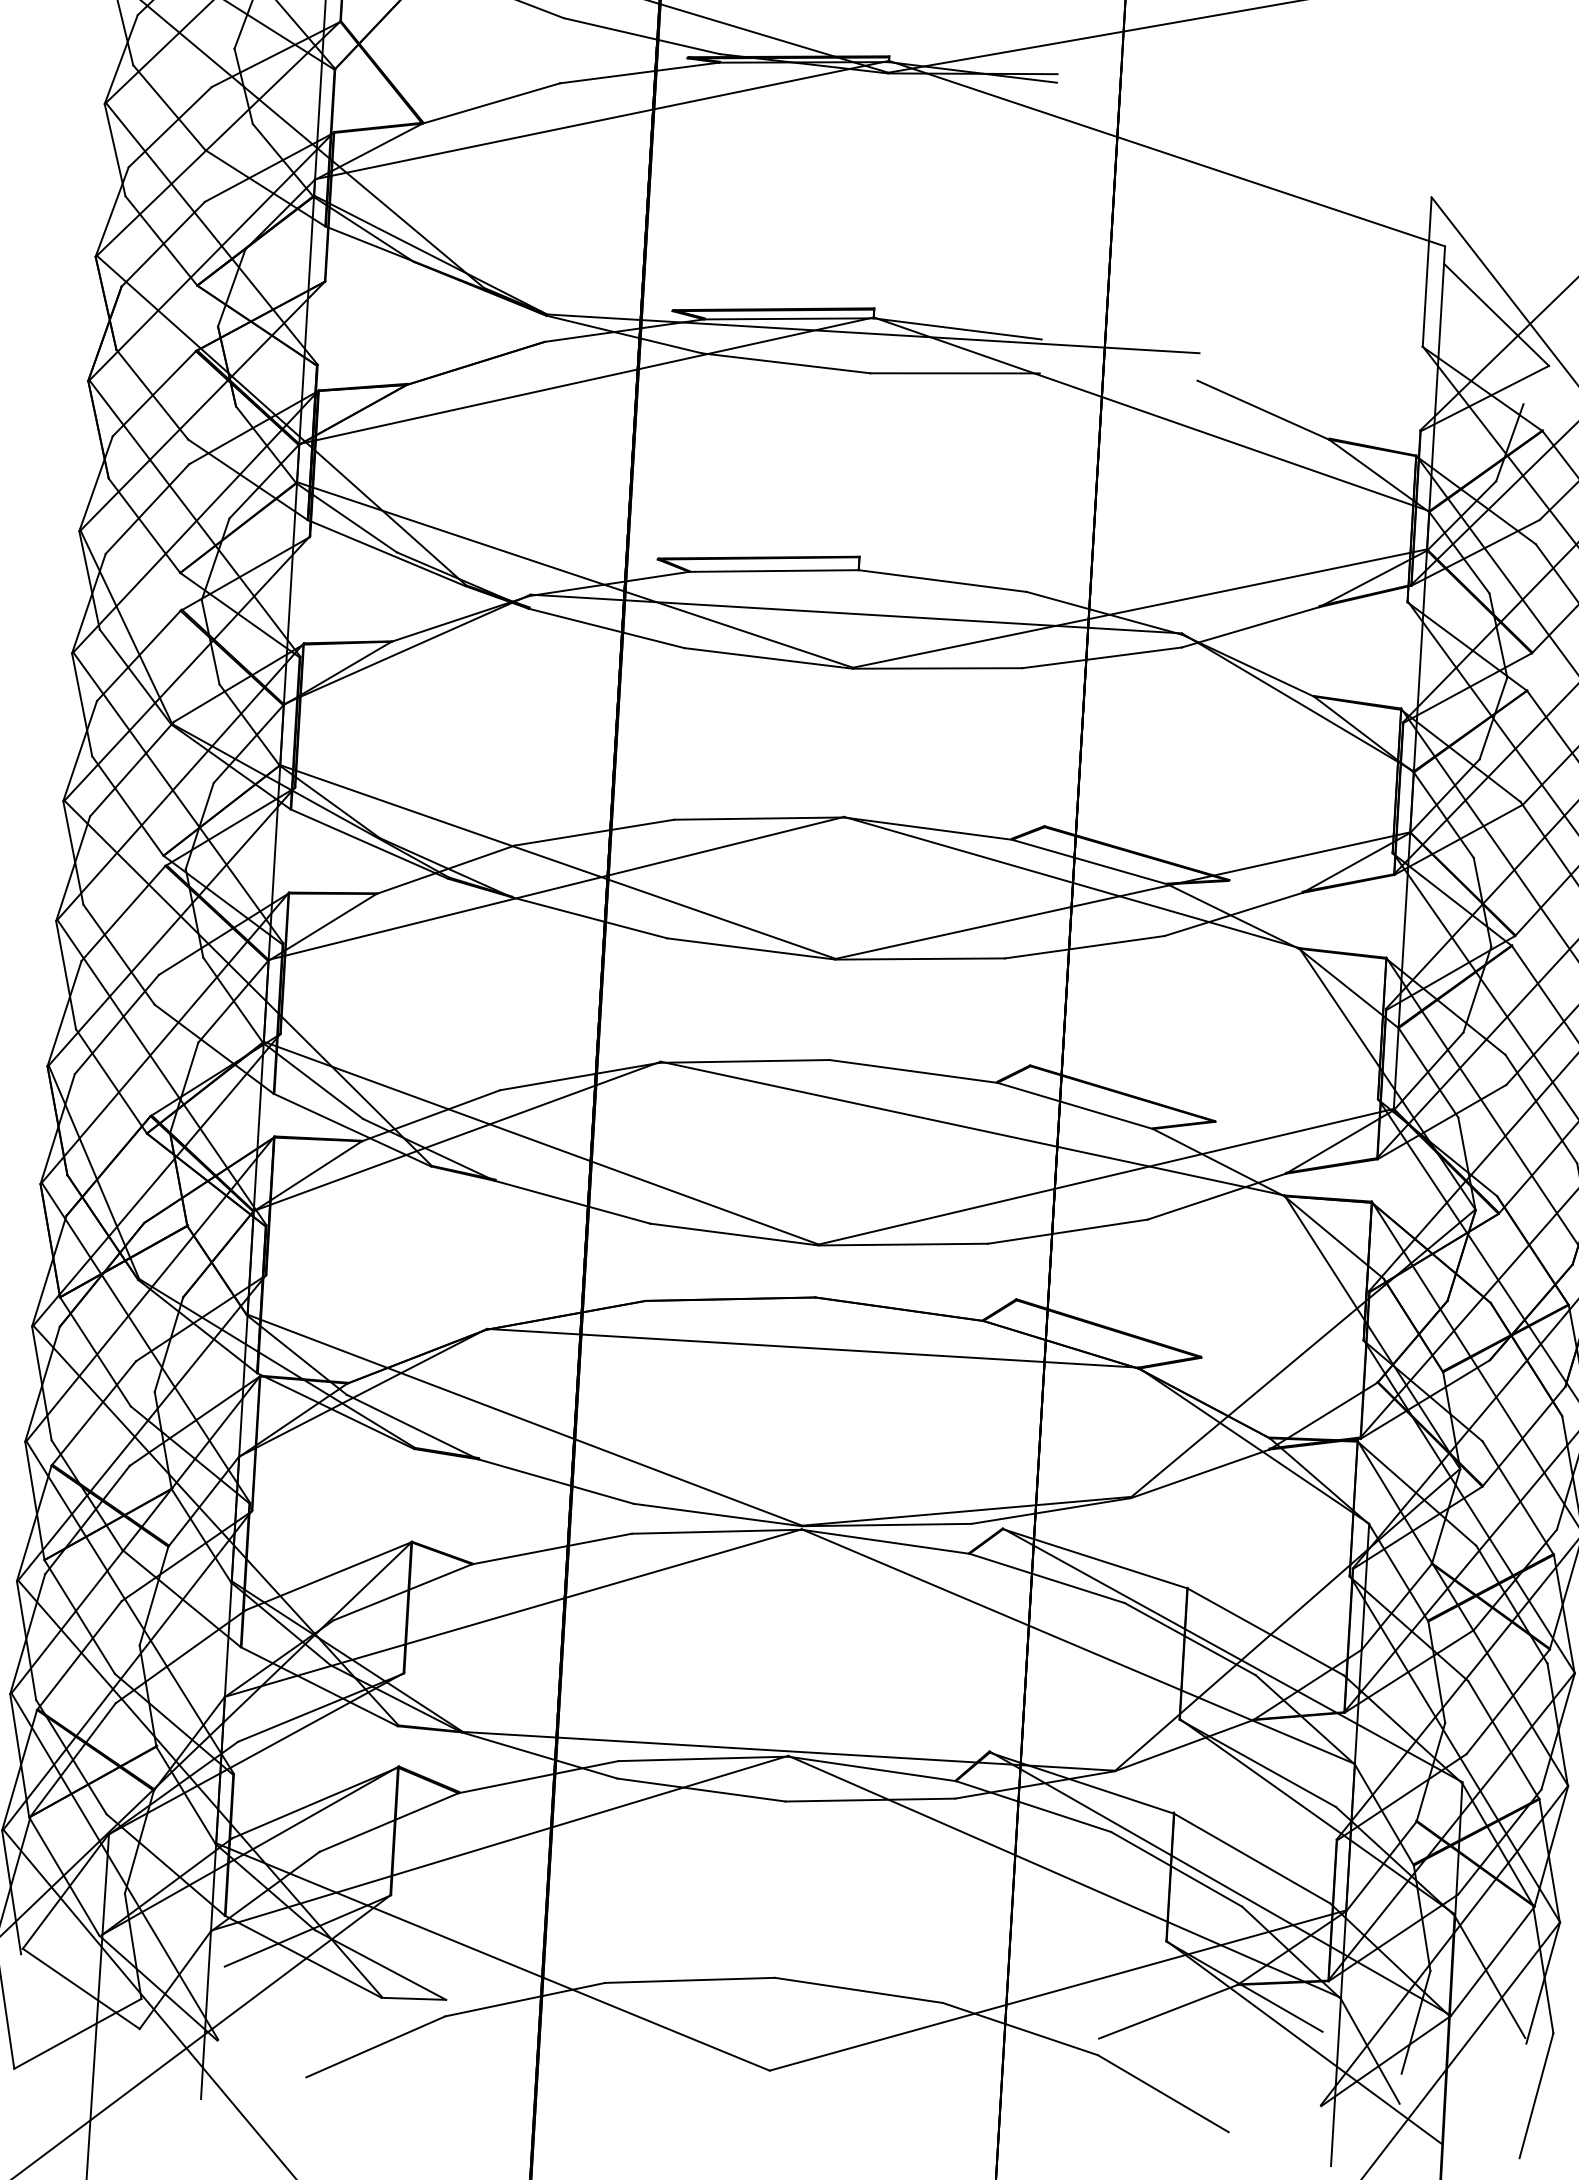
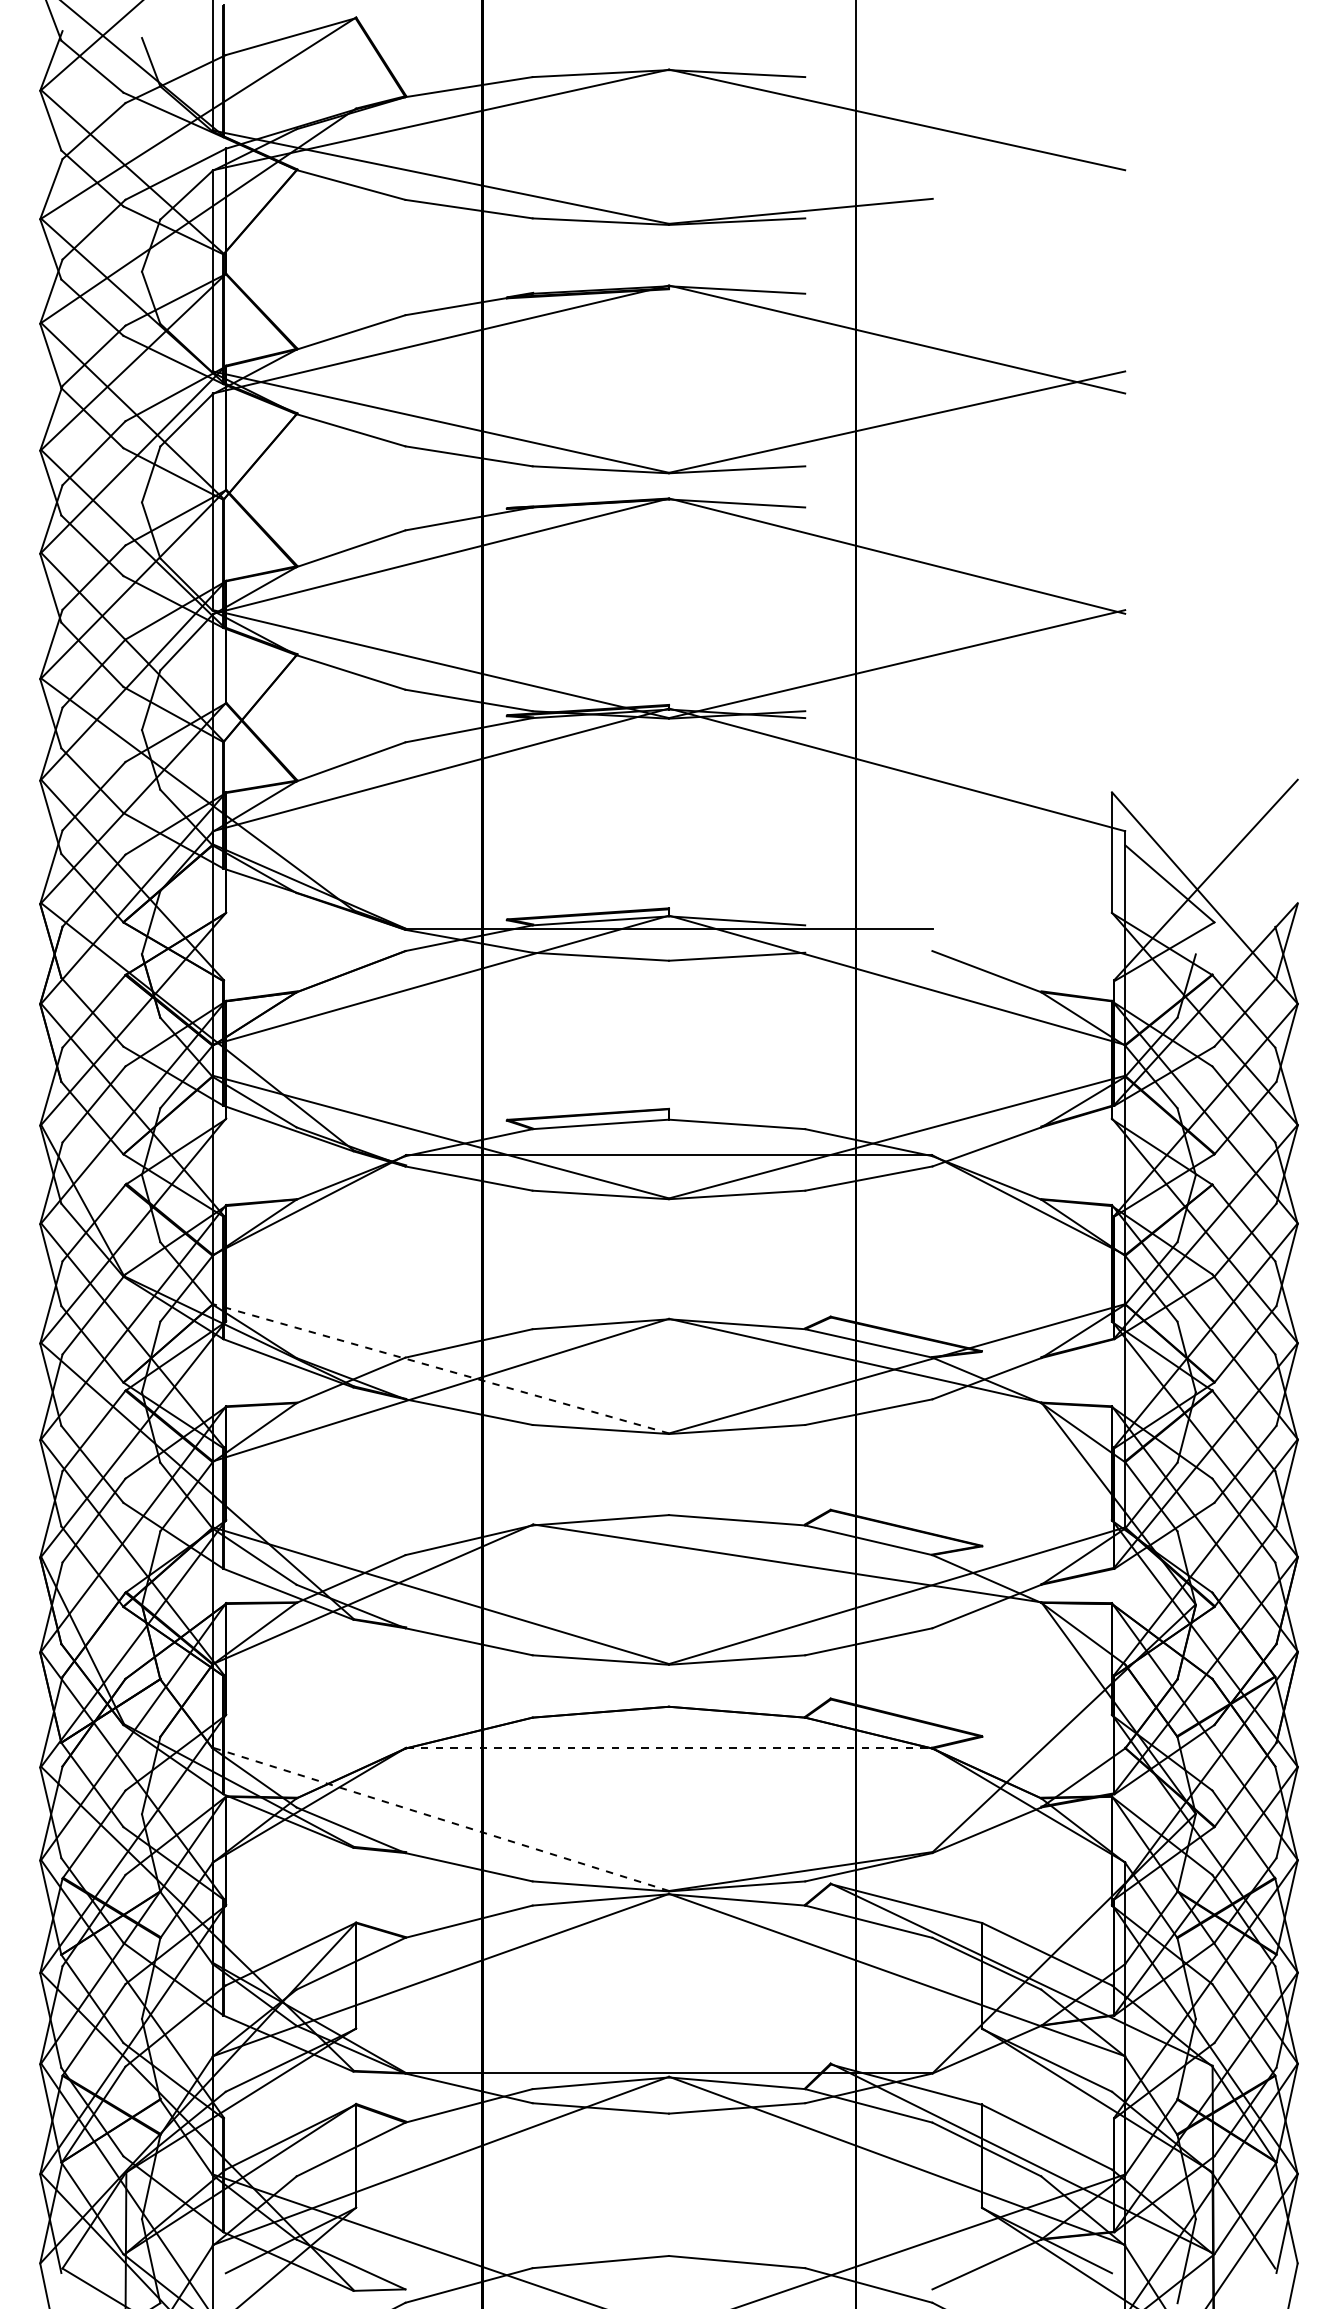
line: (557, 861) -> (440, 1368), solid -> dashed
line: (813, 1347) -> (669, 1747), solid -> dashed
line: (524, 1420) -> (440, 1819), solid -> dashed

